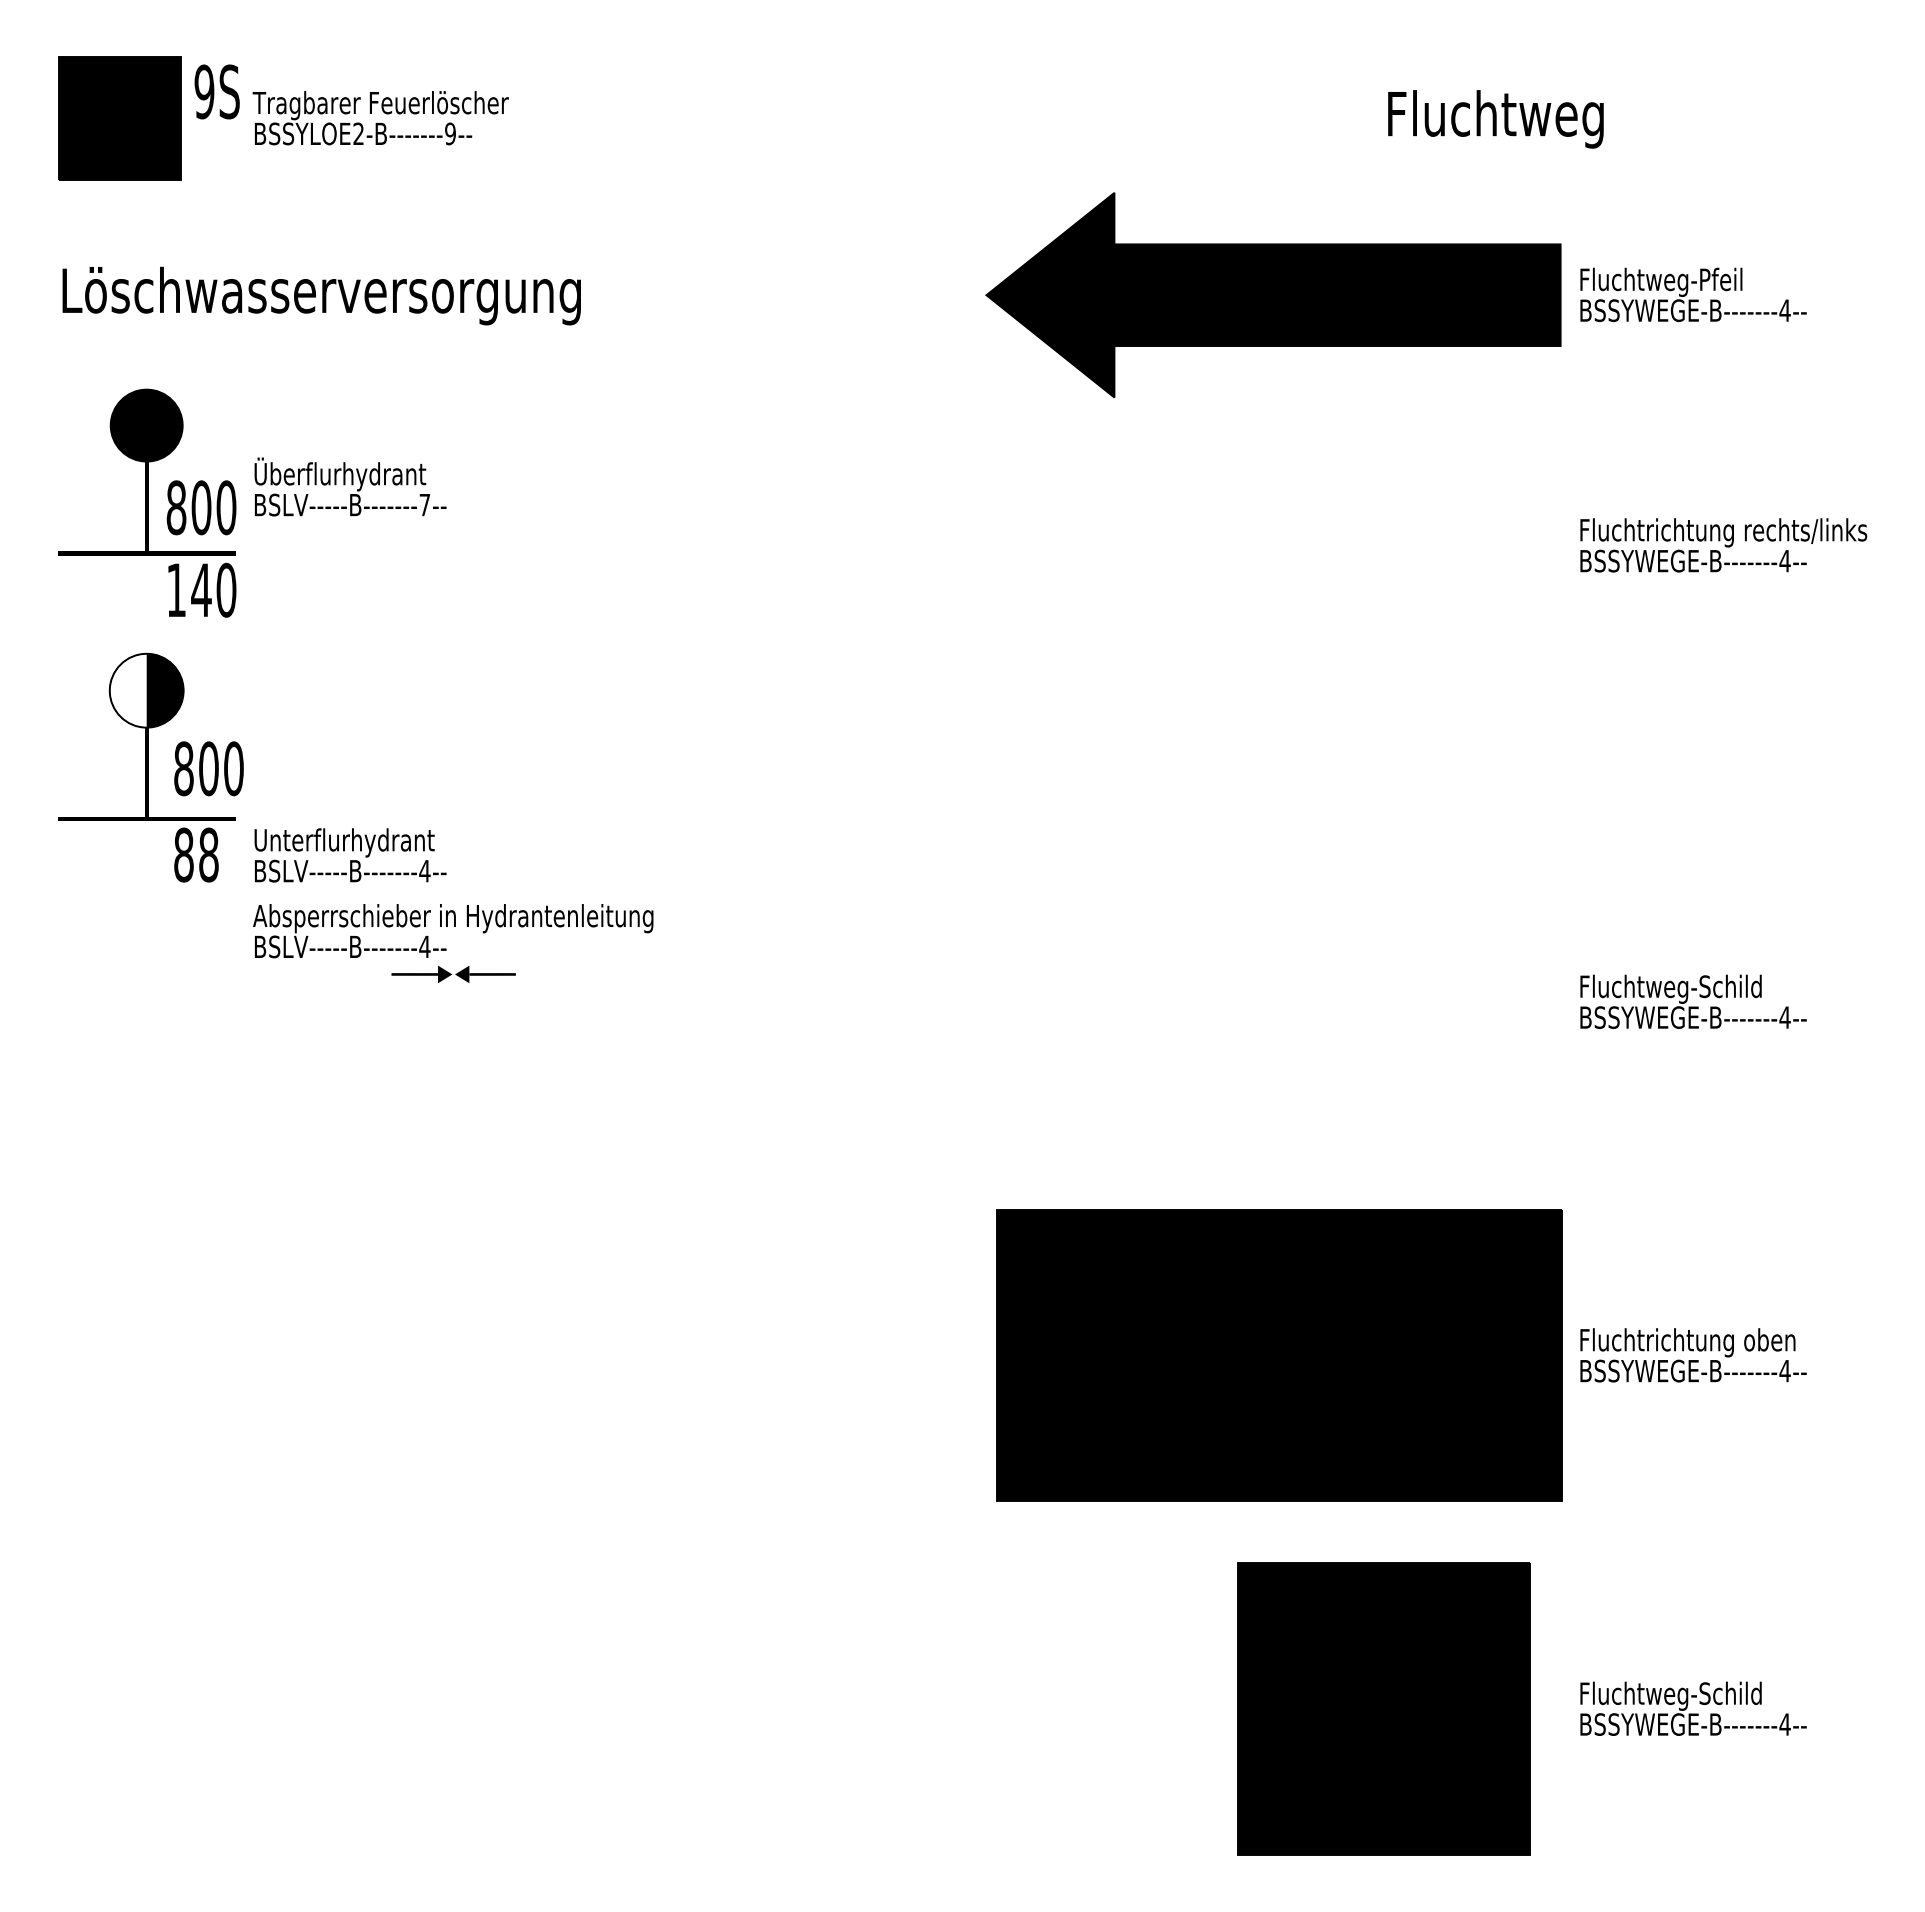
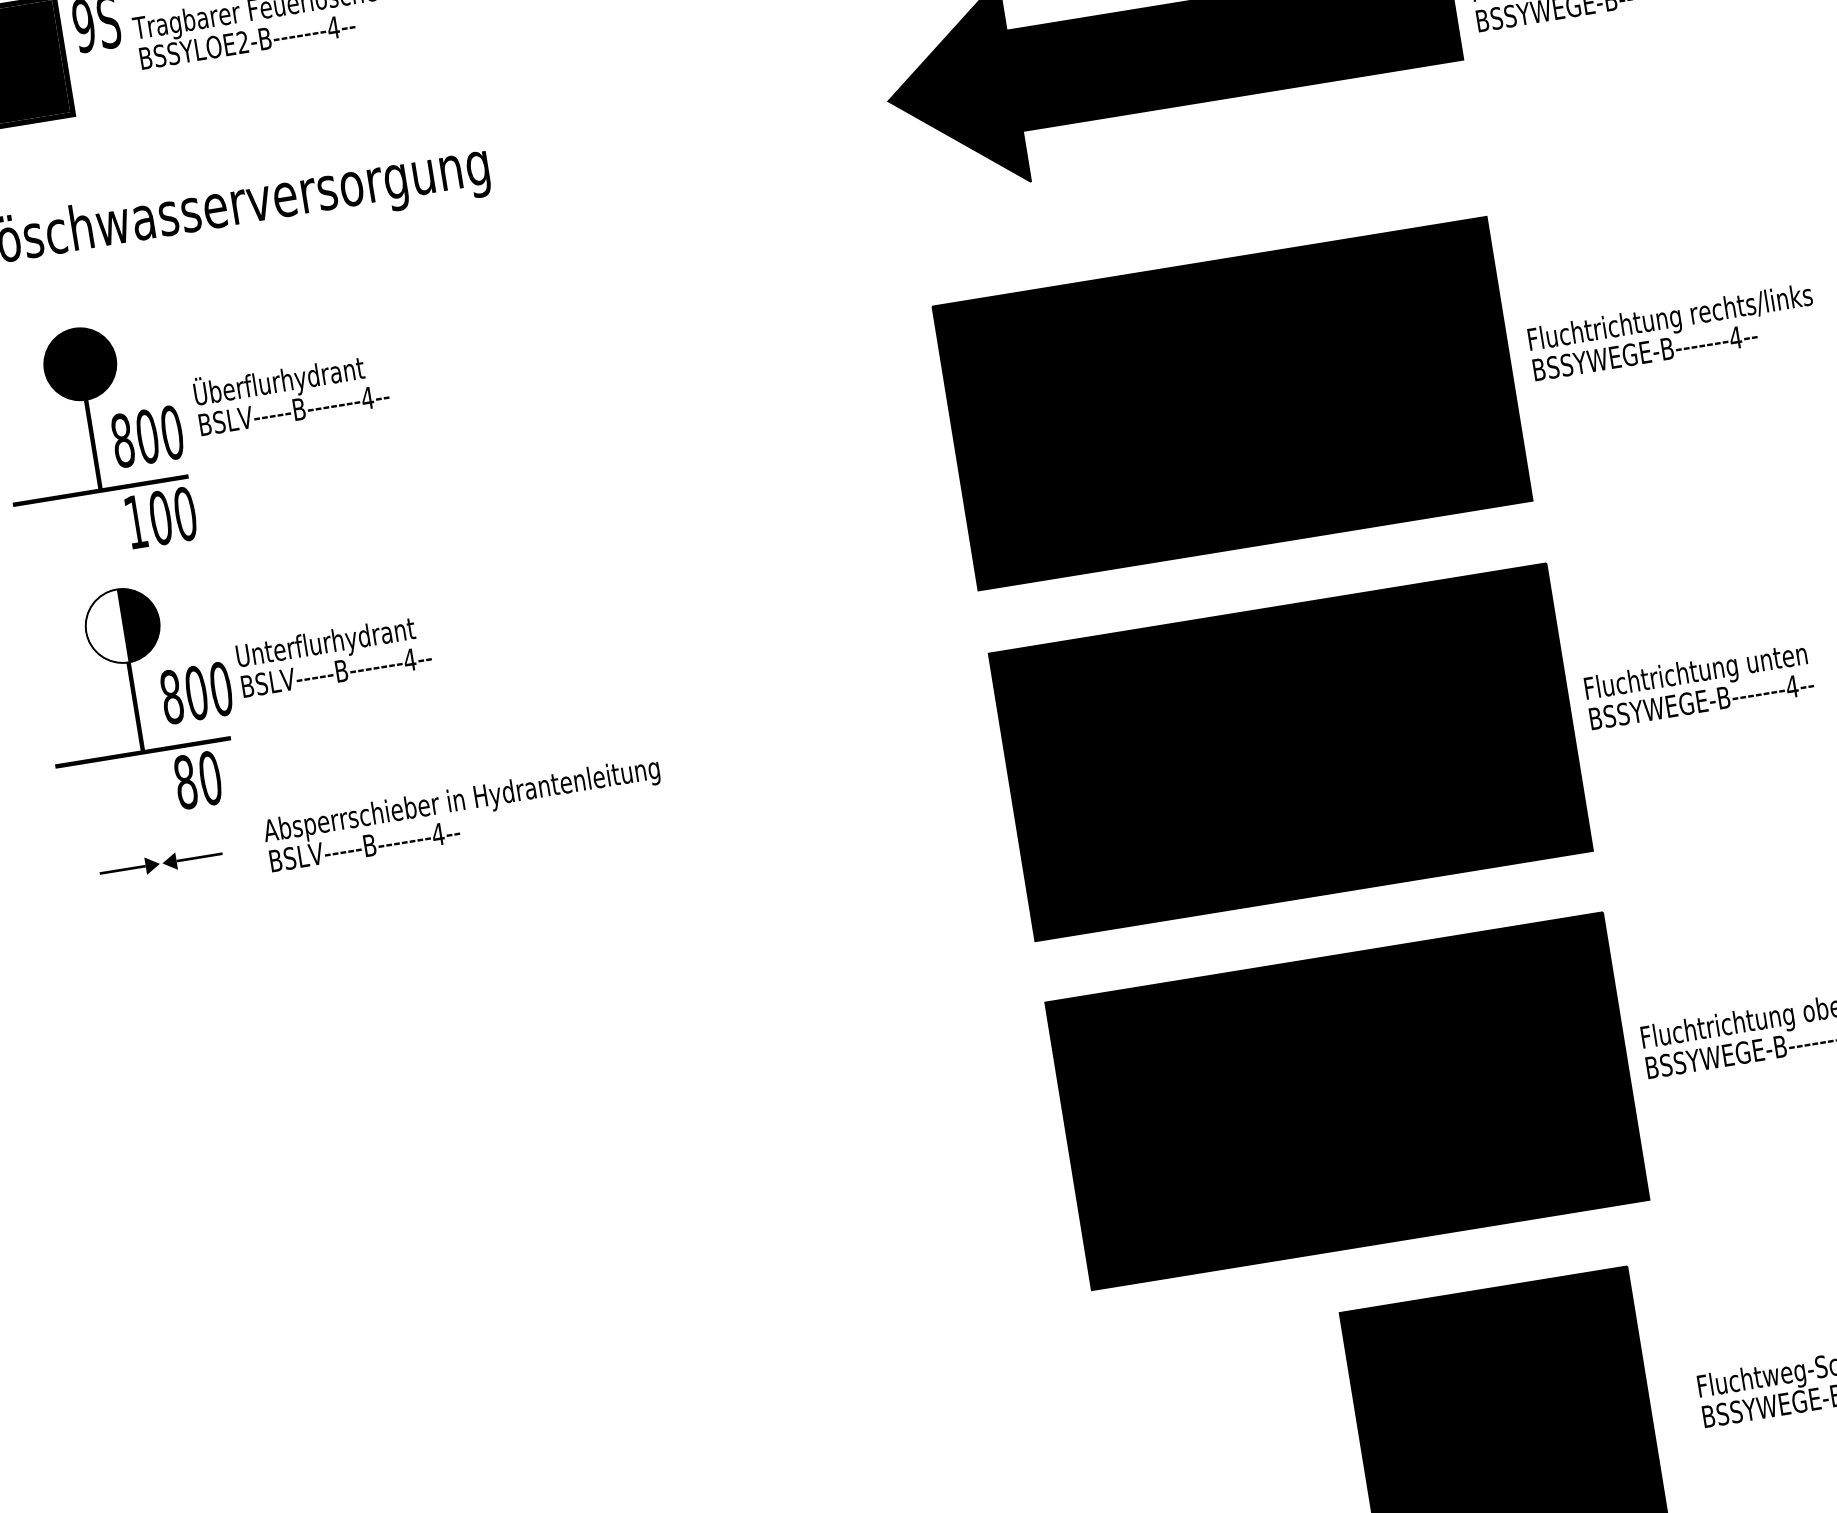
text: (450, 133) -> (333, 27), BSSYLOE2-B-------9-- -> BSSYLOE2-B-------4--
text: (424, 505) -> (367, 398), BSLV-----B-------7-- -> BSLV-----B-------4--
text: (1723, 545) -> (1672, 332), moved
text: (201, 589) -> (160, 517), 140 -> 100
part: (1277, 648) -> (1232, 403), added
text: (208, 855) -> (210, 778), 88 -> 80
text: (350, 855) -> (334, 656), moved
text: (453, 974) -> (160, 863), moved
text: (1725, 988) -> (1728, 667), Fluchtweg-Schild -> Fluchtrichtung unten
part: (1279, 1002) -> (1290, 752), added

